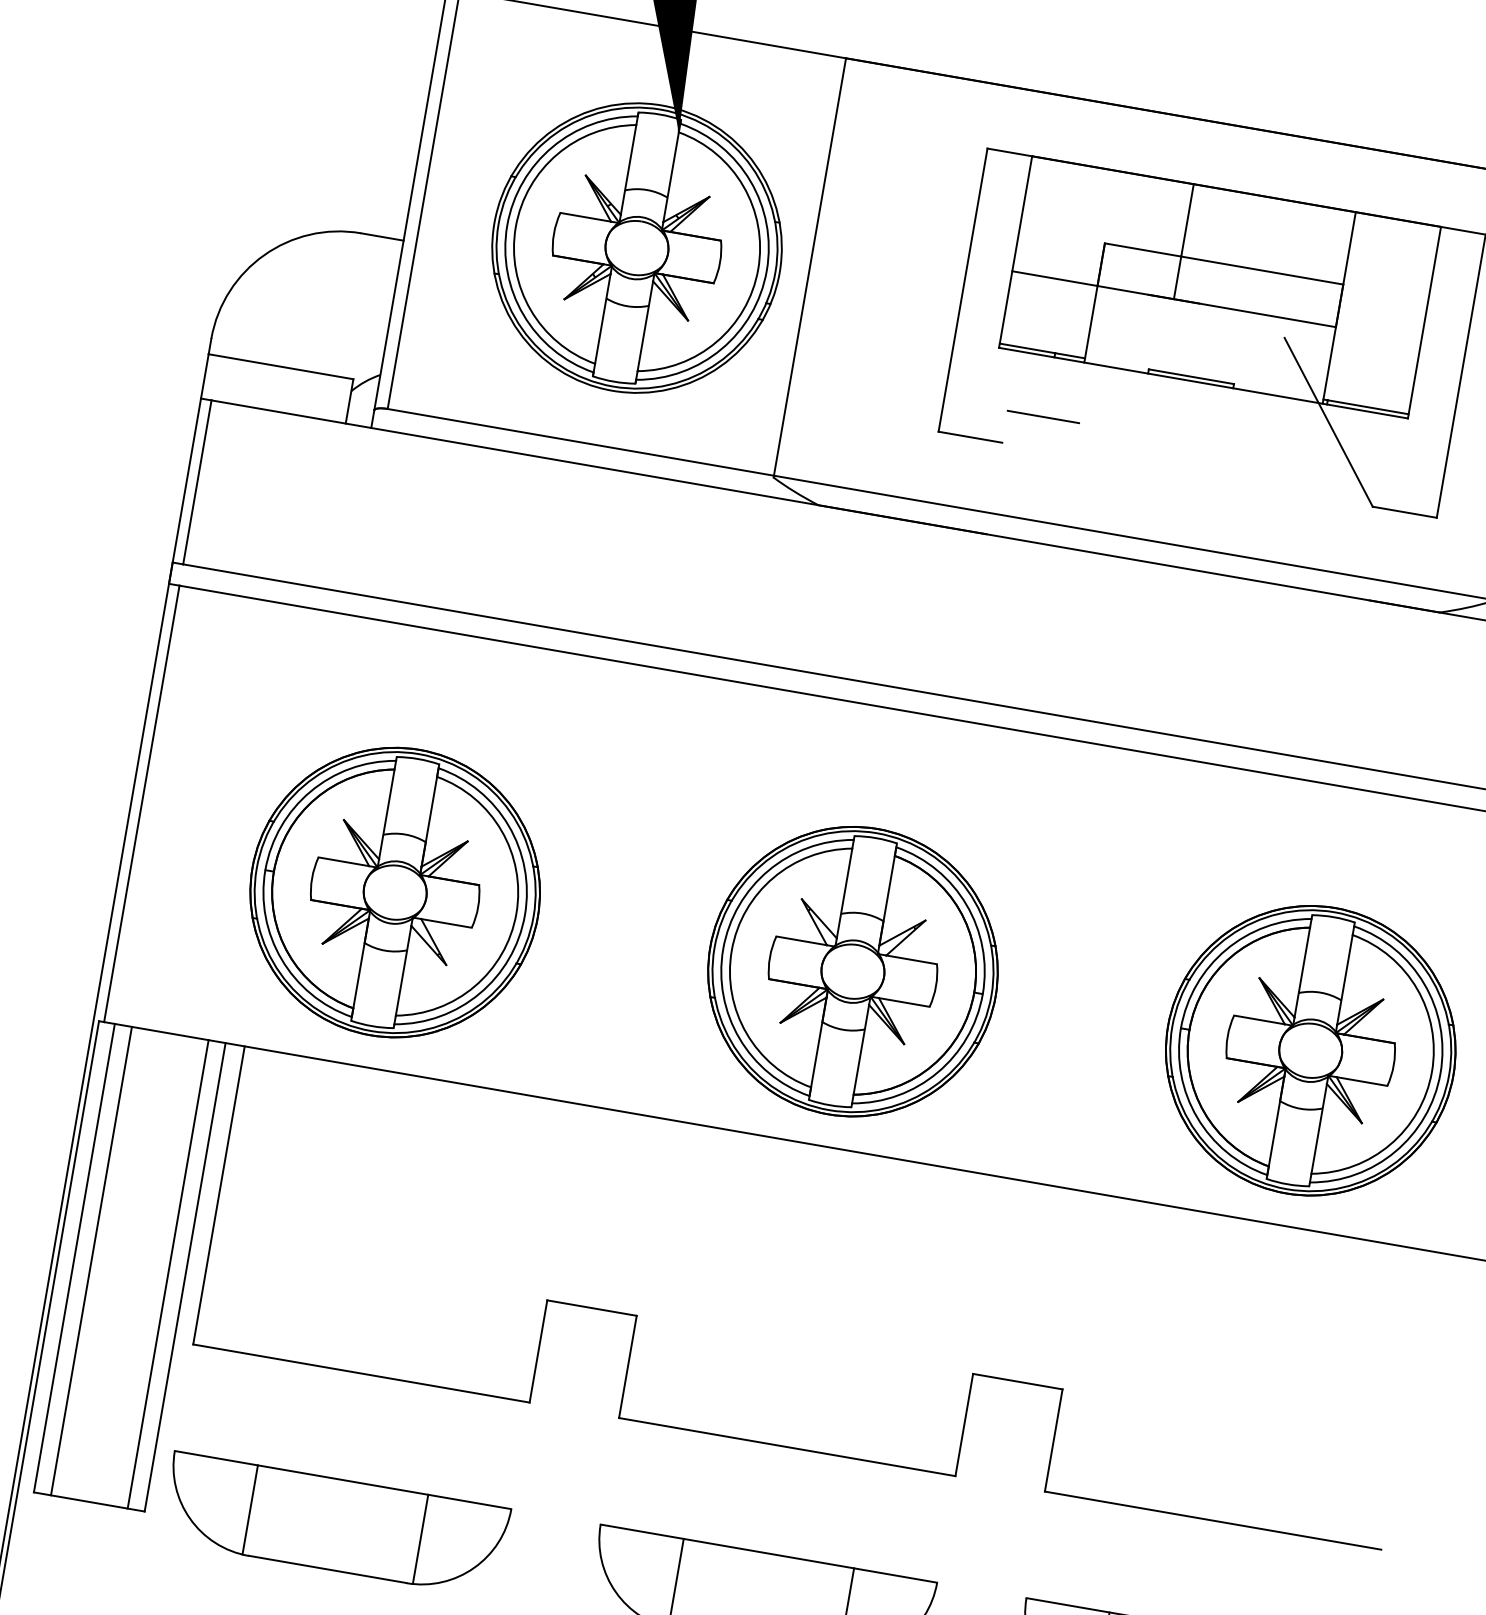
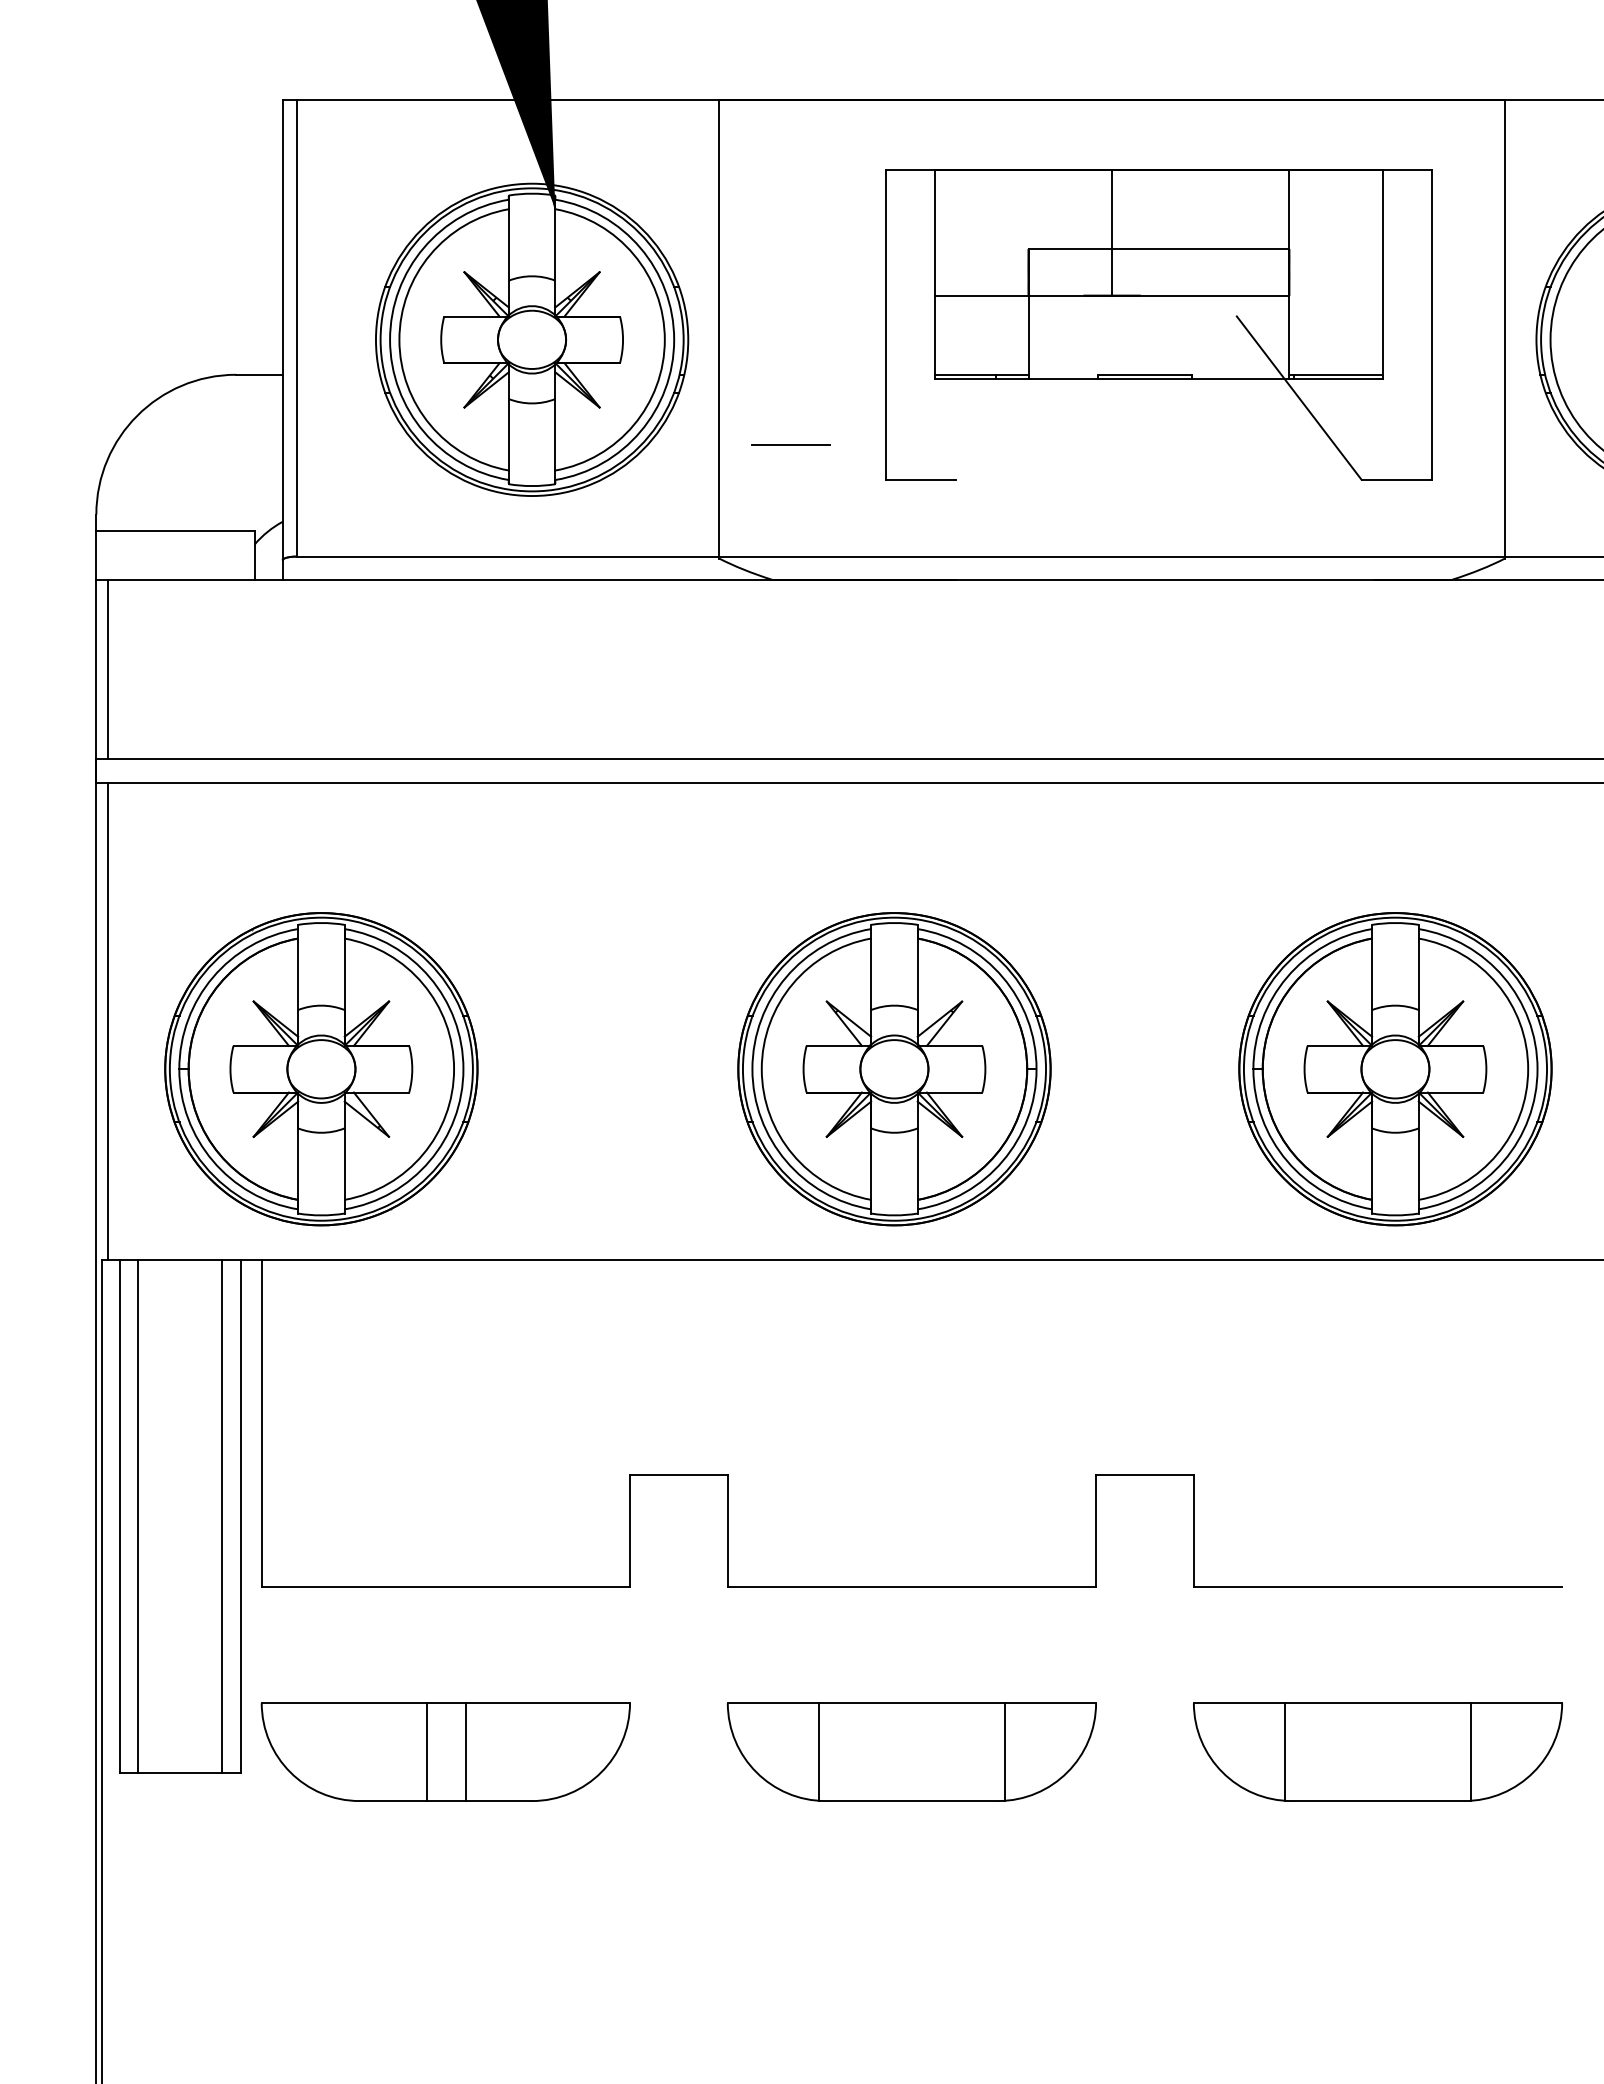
line: (1042, 416) -> (790, 444), moved
part: (395, 892) -> (321, 1069), moved
line: (250, 1509) -> (426, 1751), moved
line: (421, 1539) -> (466, 1751), moved

